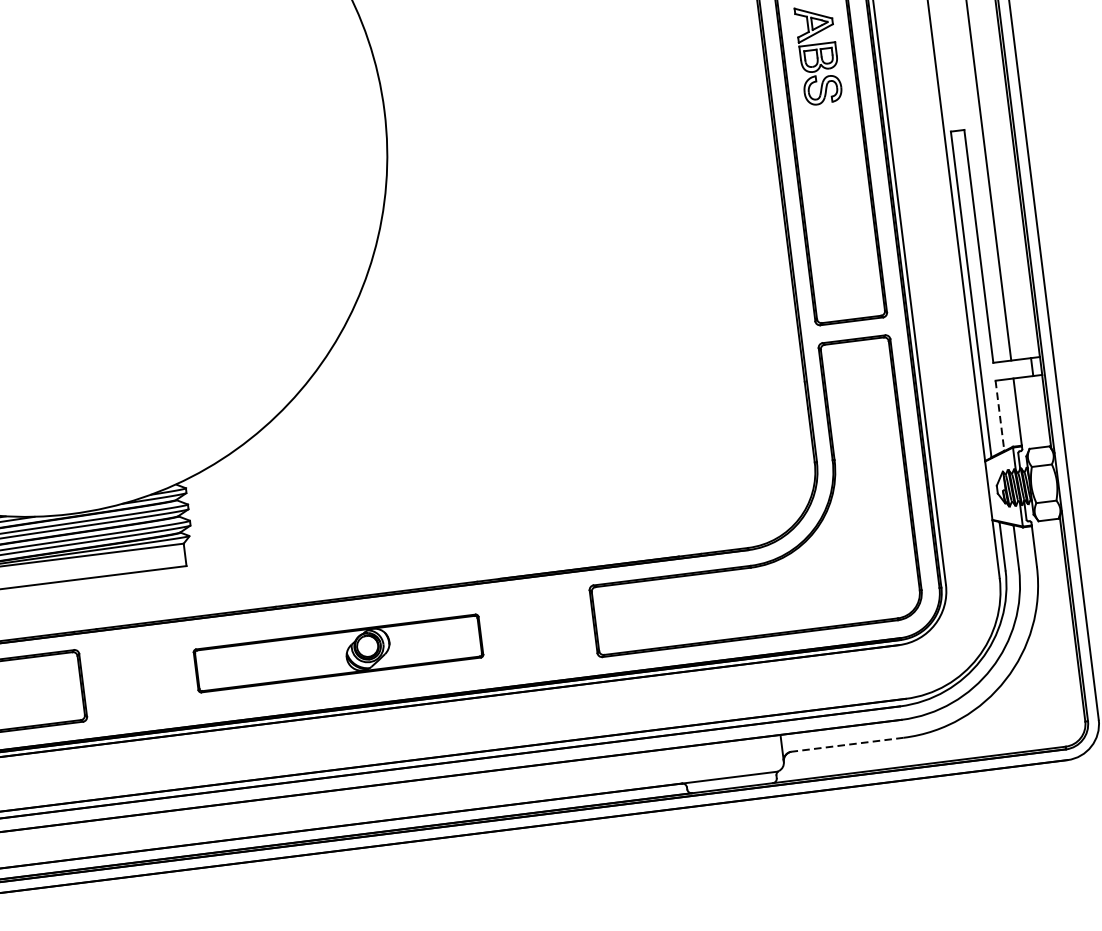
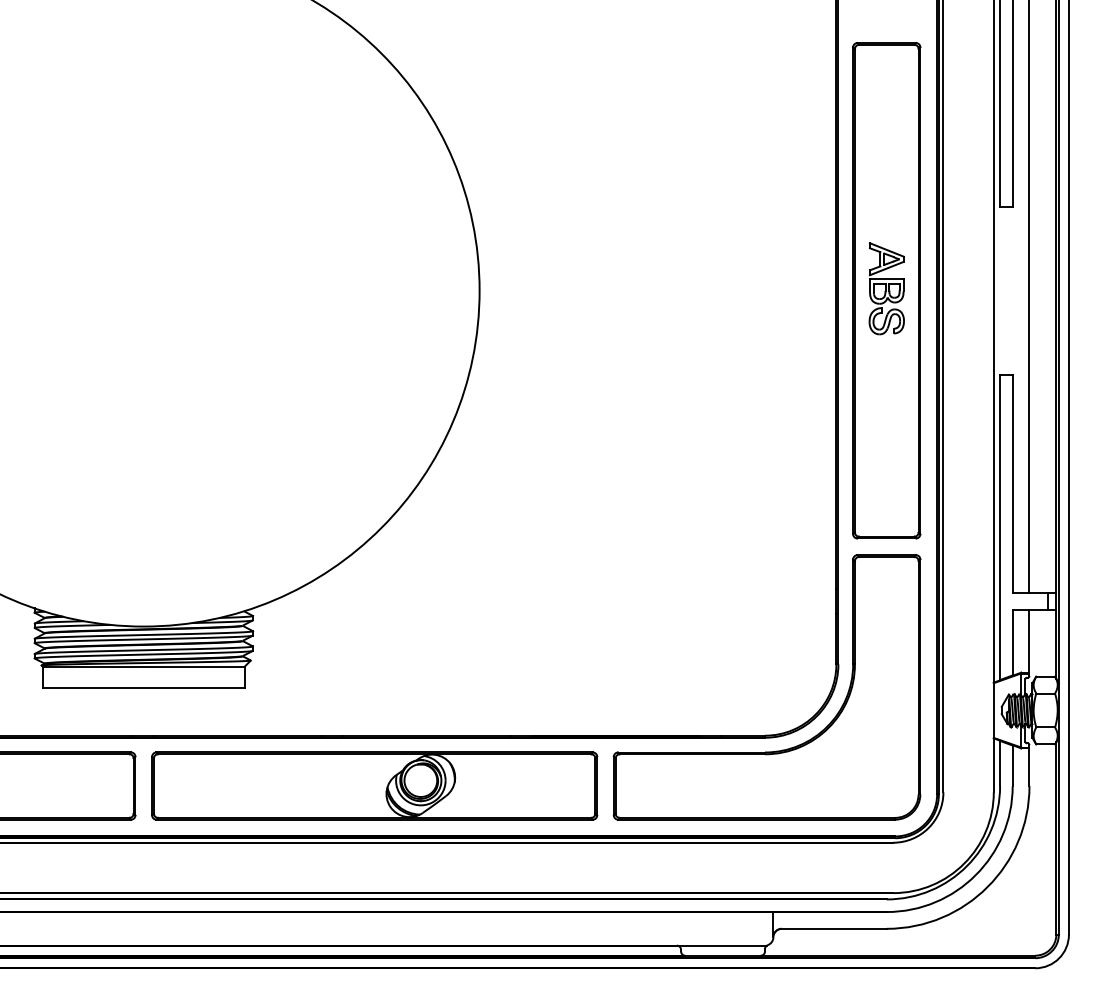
line: (999, 415) -> (1012, 642), dashed -> solid
part: (338, 652) -> (374, 785), size x1.67
line: (846, 744) -> (833, 928), dashed -> solid

